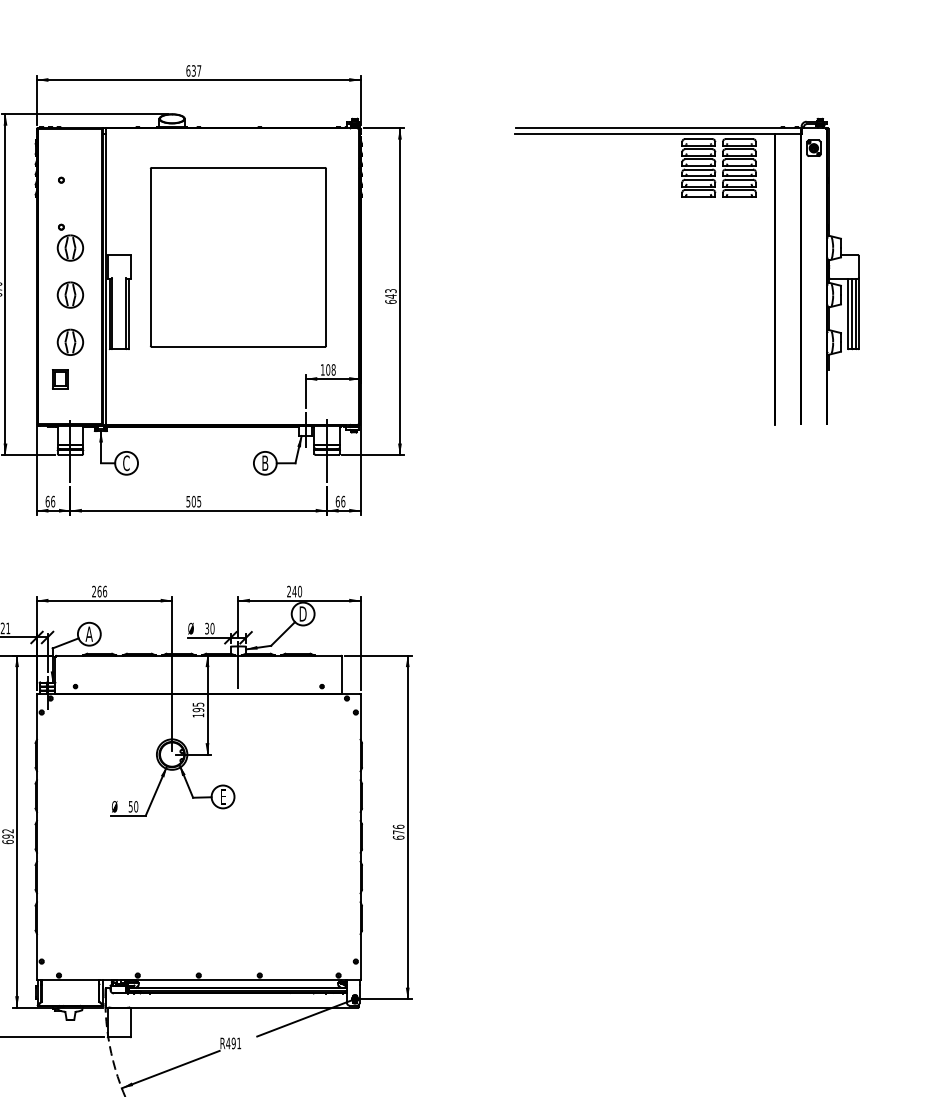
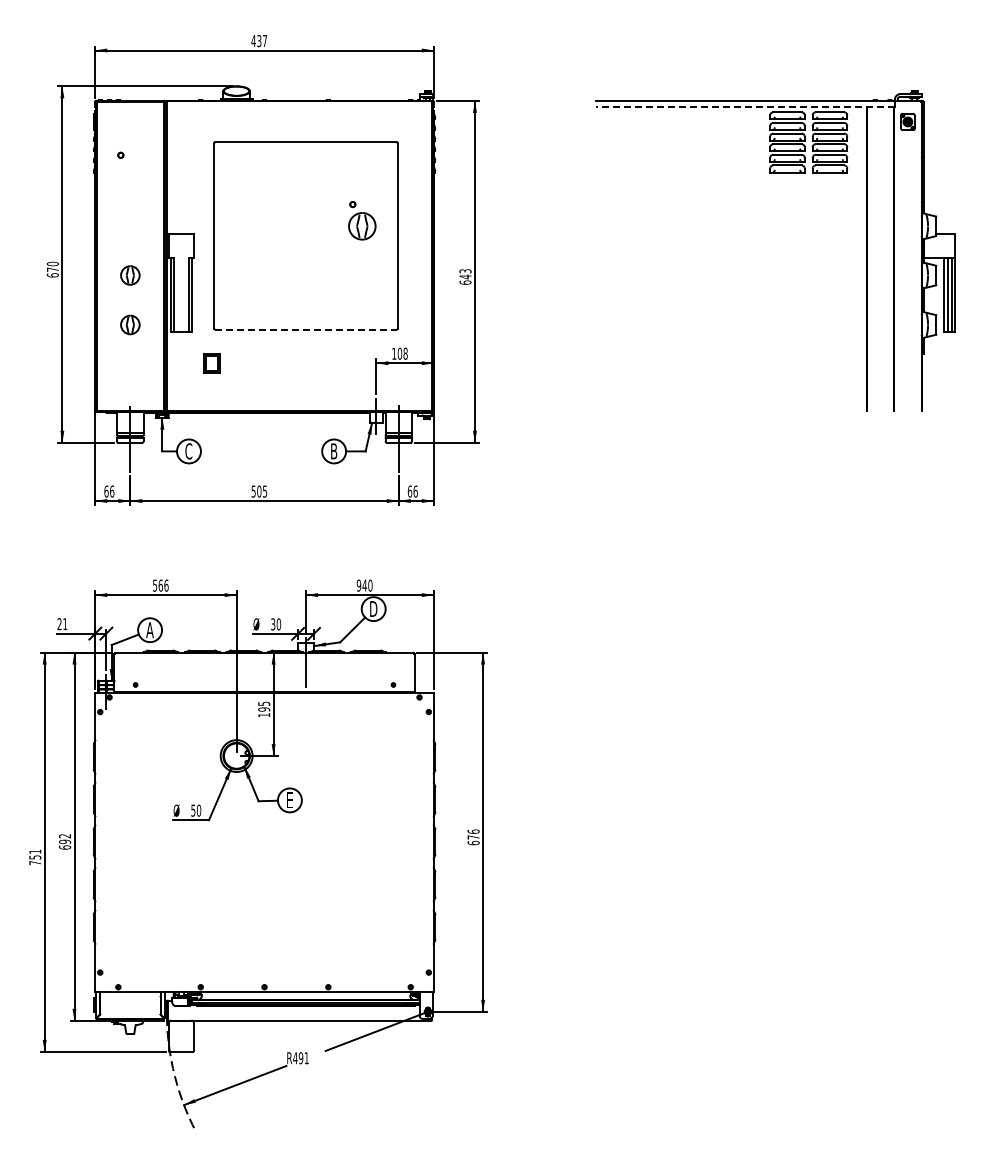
text: (188, 71) -> (253, 41), 637 -> 437
line: (657, 133) -> (744, 106), solid -> dashed
part: (70, 242) -> (362, 220), moved
part: (70, 295) -> (130, 275), size x0.7
part: (70, 341) -> (130, 324), size x0.7
line: (237, 346) -> (305, 329), solid -> dashed
part: (60, 379) -> (211, 363), moved
text: (94, 591) -> (155, 585), 266 -> 566
text: (288, 591) -> (358, 585), 240 -> 940

